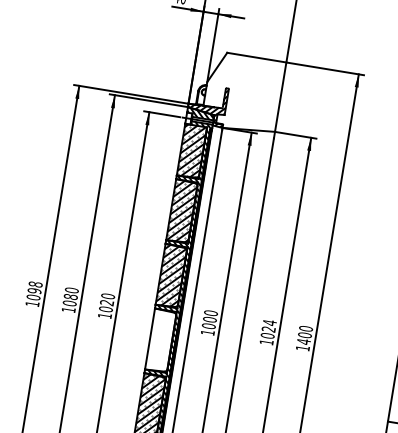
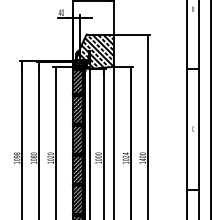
hatch: (242, 92) -> (96, 51), added
hatch: (160, 339) -> (77, 169), added

